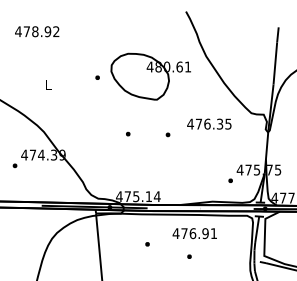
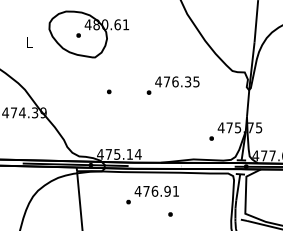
part: (150, 76) -> (88, 34), moved
text: (209, 123) -> (177, 81), moved
text: (194, 233) -> (156, 191), moved

